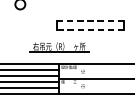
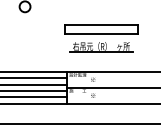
line: (89, 20) -> (100, 24), dashed -> solid
line: (90, 29) -> (101, 34), dashed -> solid
part: (59, 47) -> (101, 47), moved

